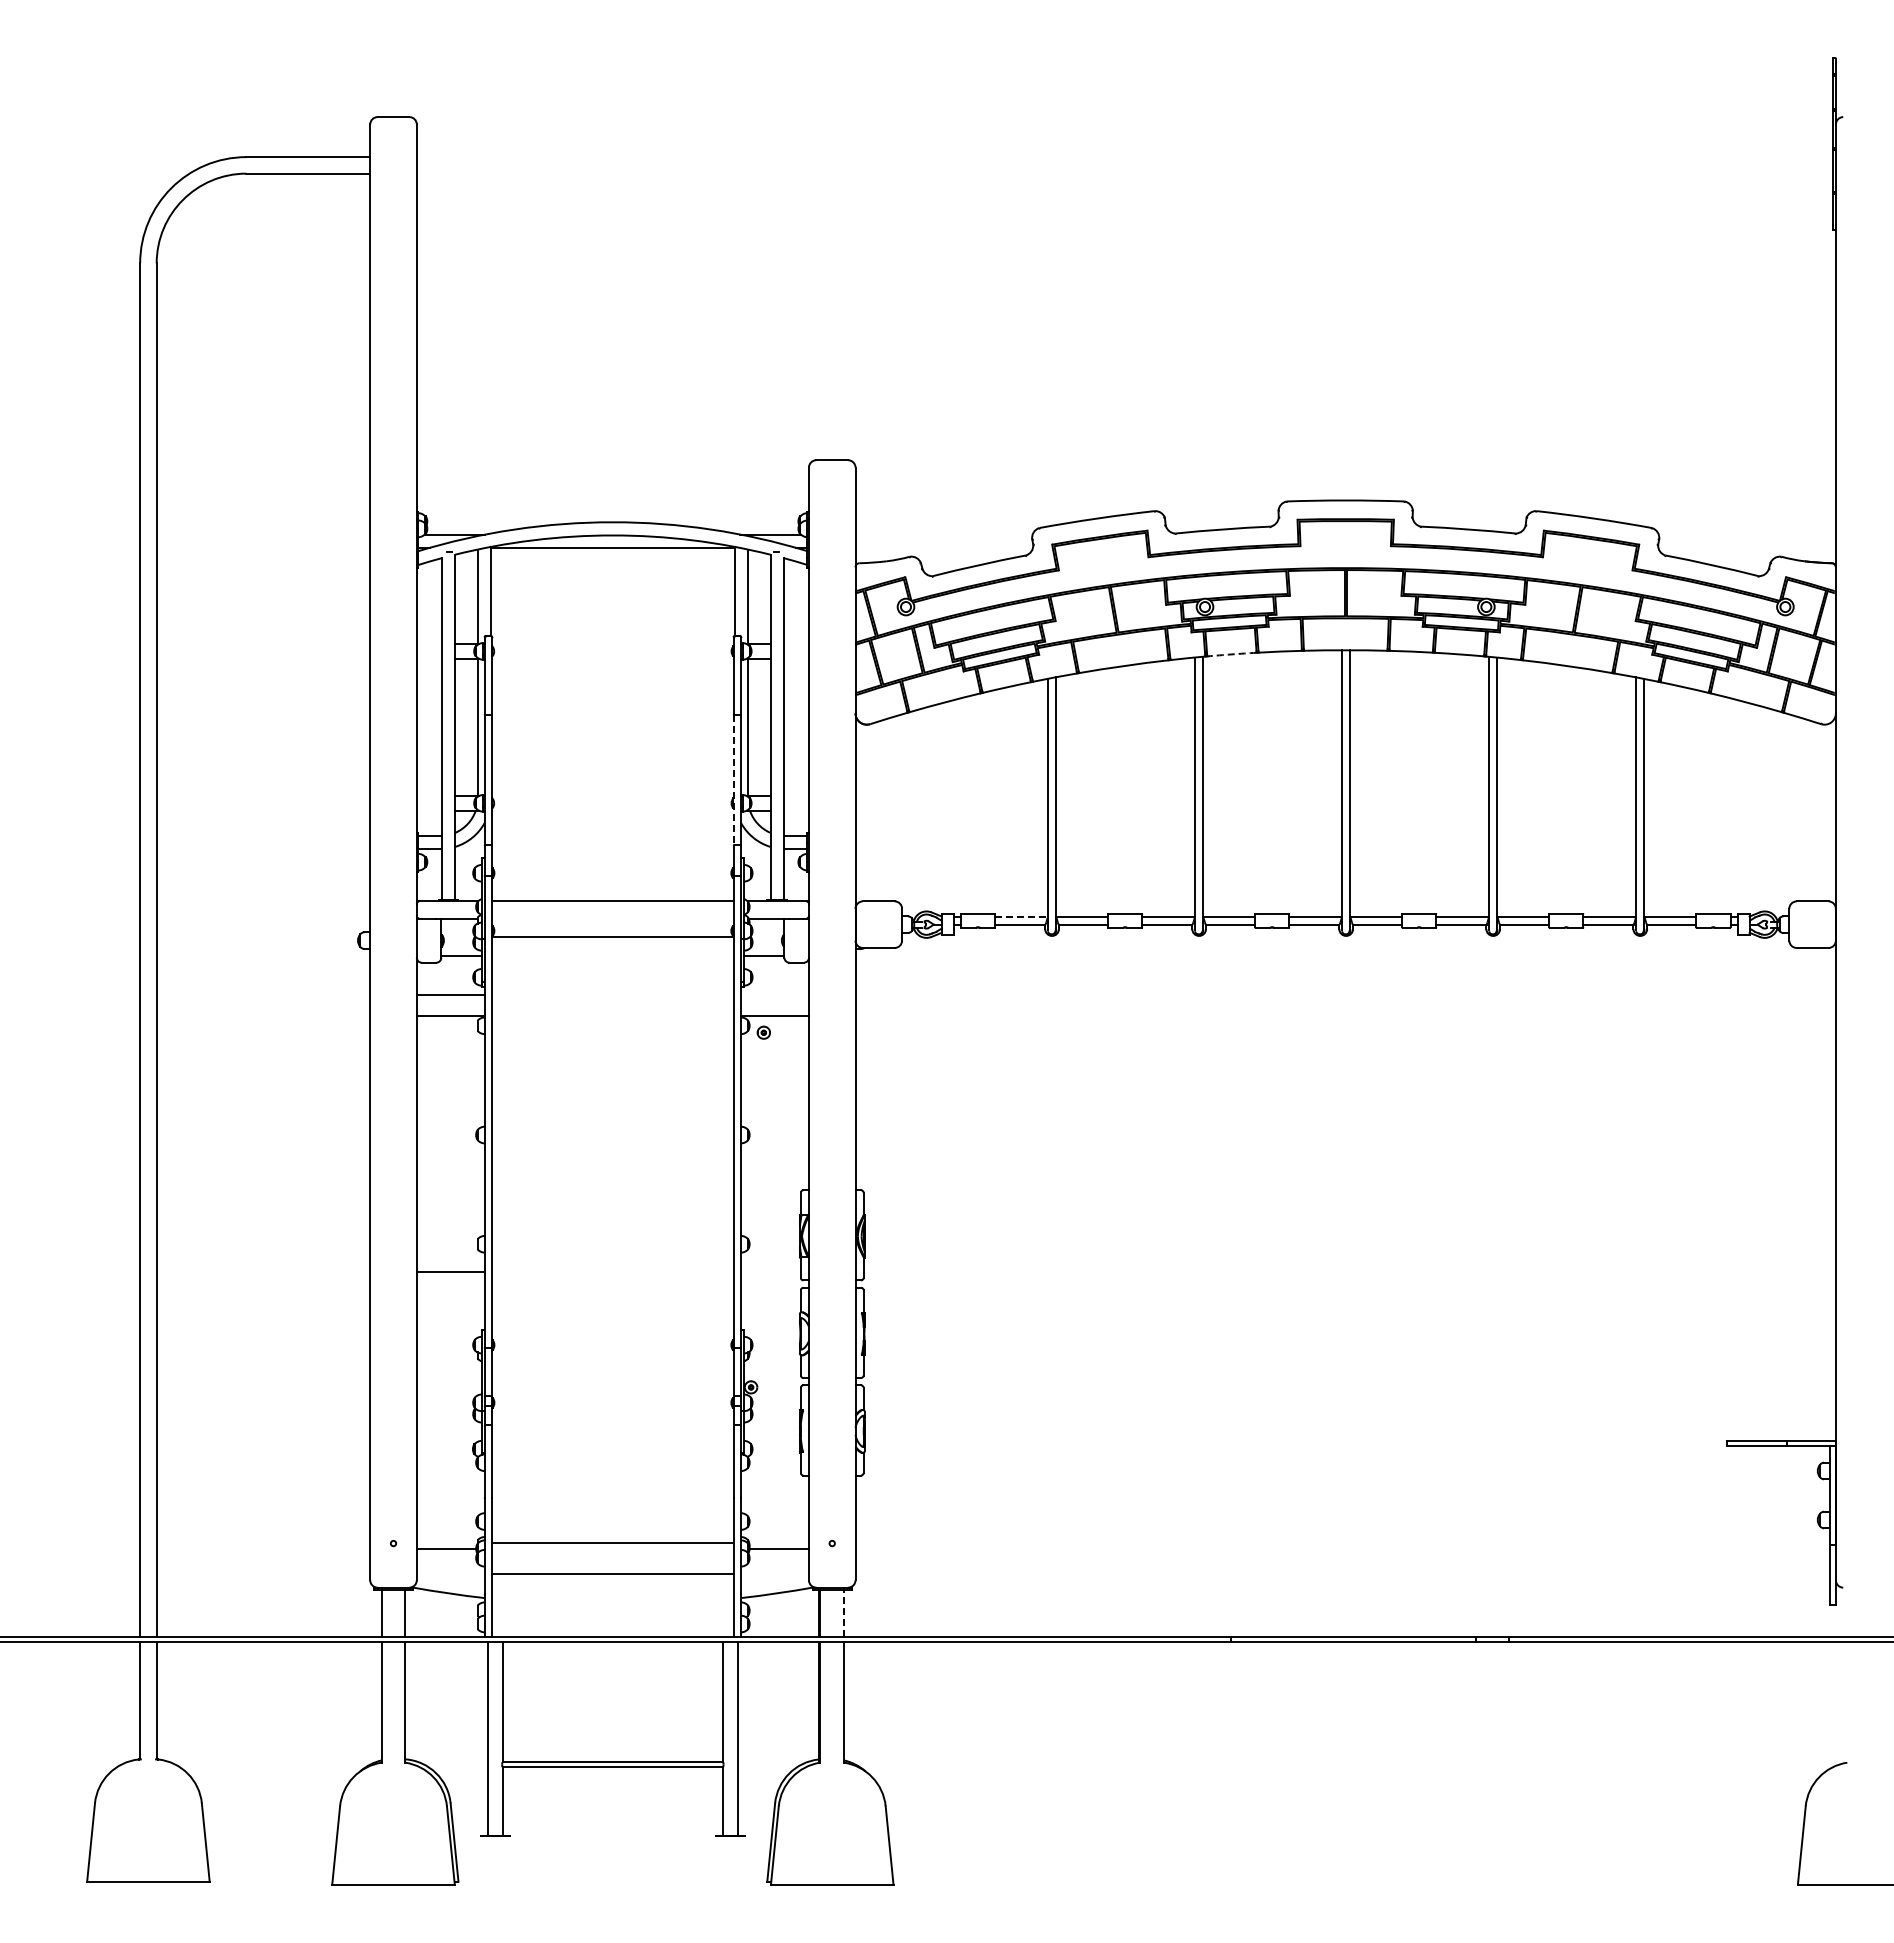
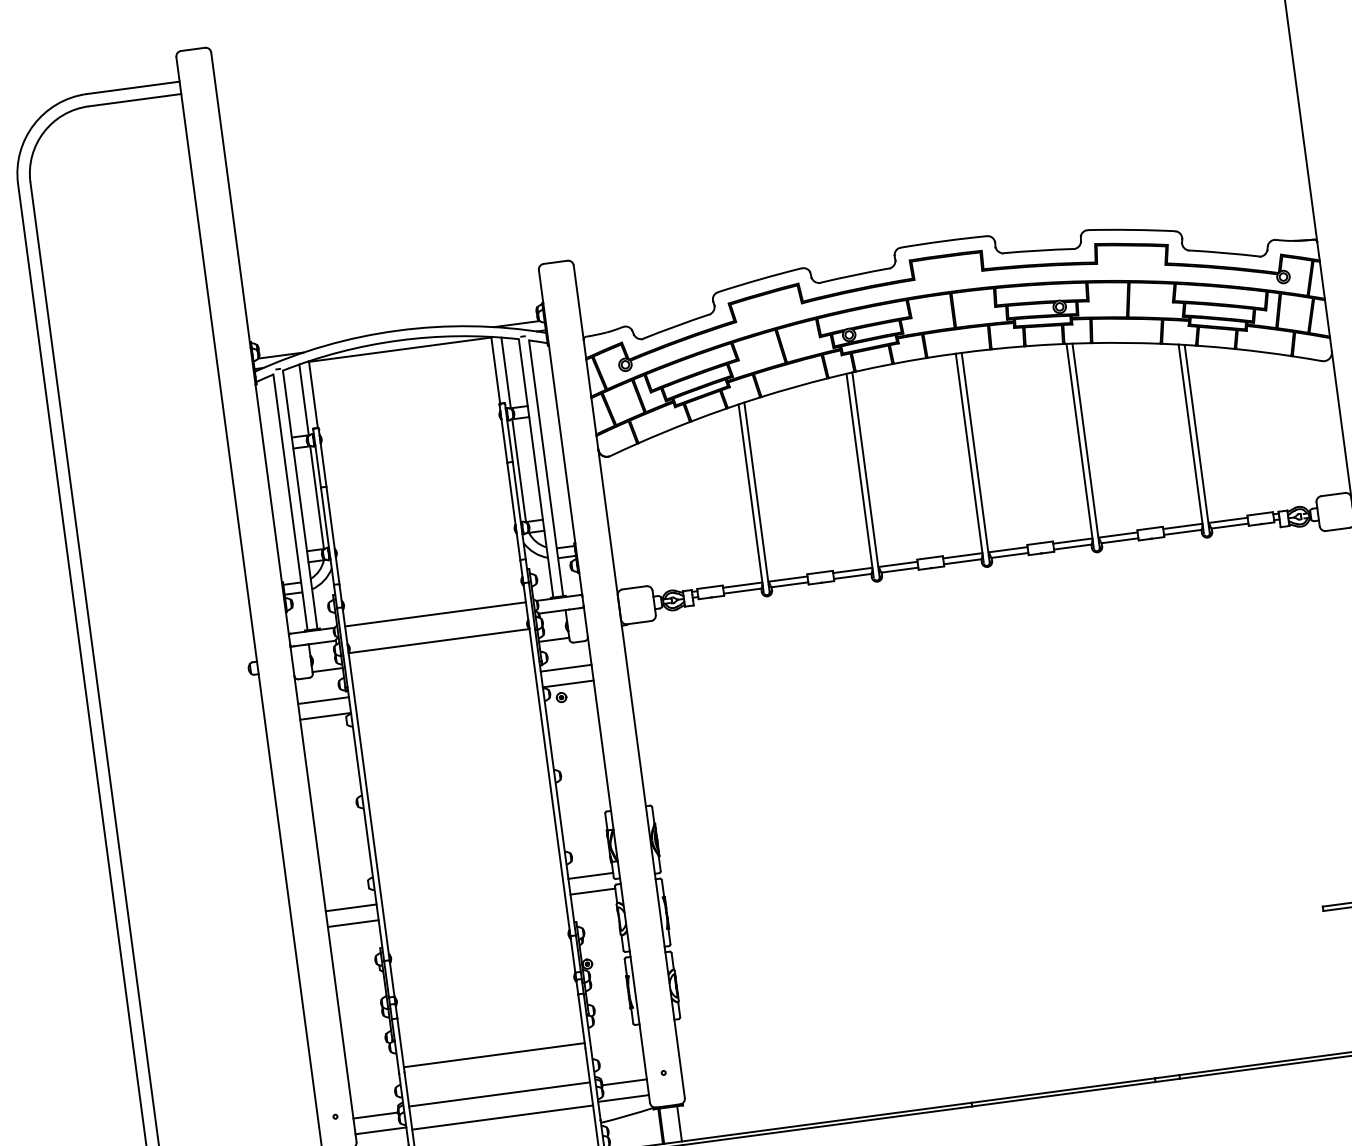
arc: (1231, 654) -> (873, 367), dashed -> solid
line: (733, 780) -> (513, 511), dashed -> solid
line: (1021, 916) -> (742, 584), dashed -> solid
line: (774, 995) -> (565, 668), added
line: (770, 1271) -> (590, 875), added
line: (450, 1293) -> (353, 923), added
line: (770, 1293) -> (592, 892), added
line: (612, 1490) -> (494, 1055), added
line: (450, 1570) -> (380, 1131), added
line: (774, 1570) -> (623, 1098), added
line: (844, 1613) -> (679, 1124), dashed -> solid

